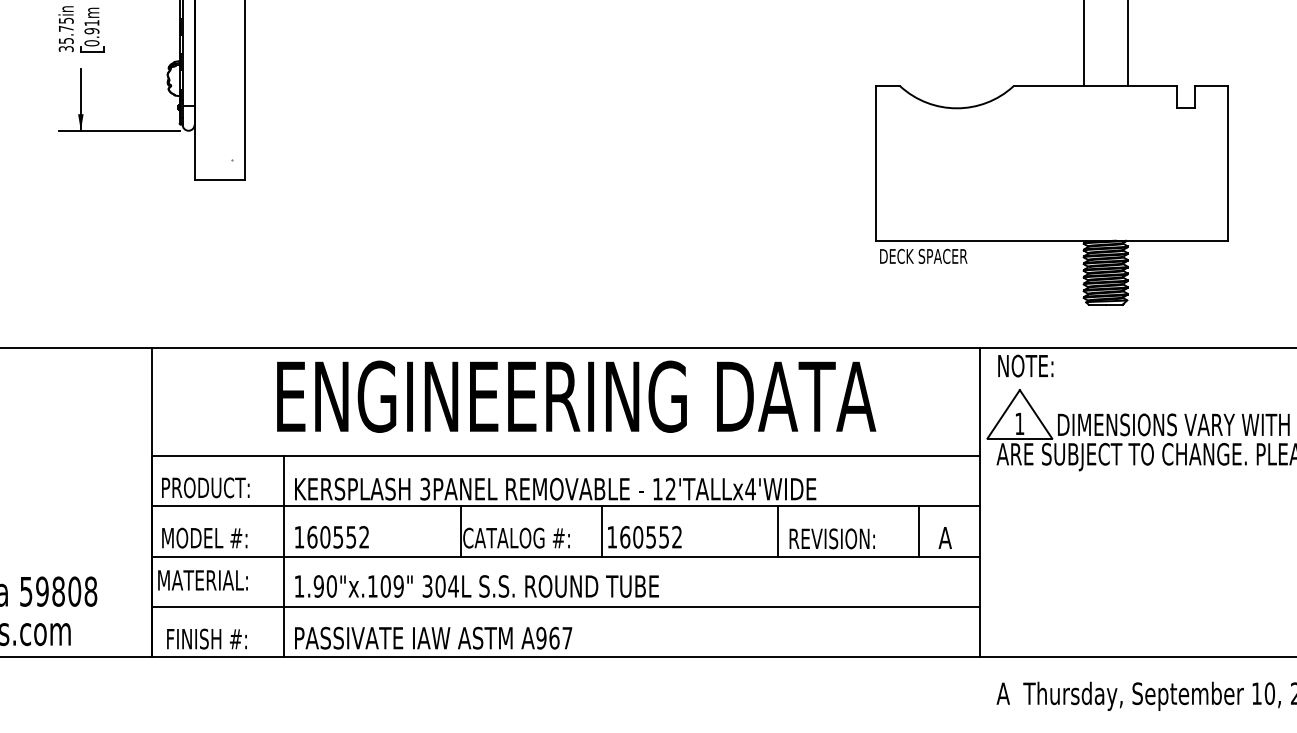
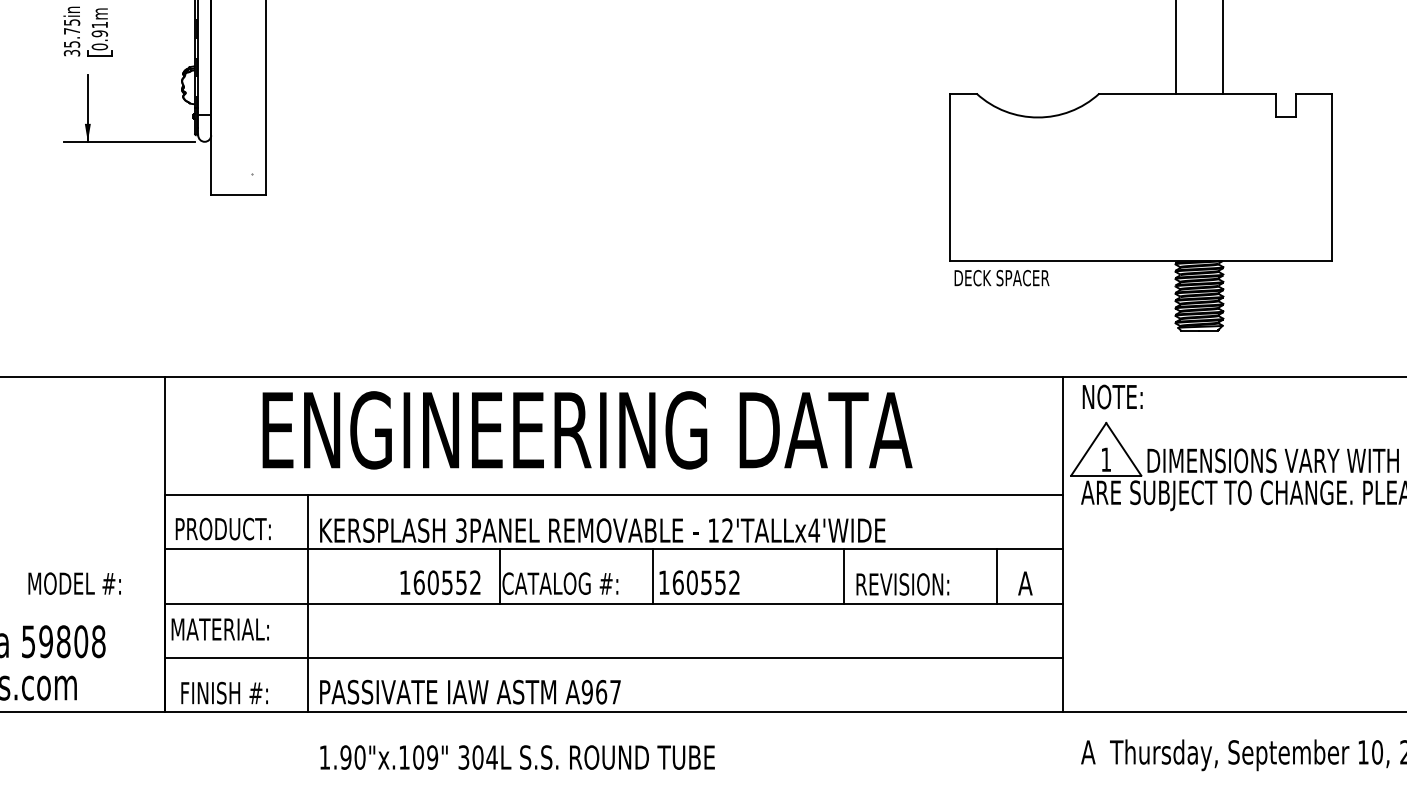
text: (576, 396) -> (587, 430), moved
text: (204, 537) -> (74, 582), moved
text: (331, 537) -> (439, 582), moved
text: (476, 586) -> (516, 757), moved

